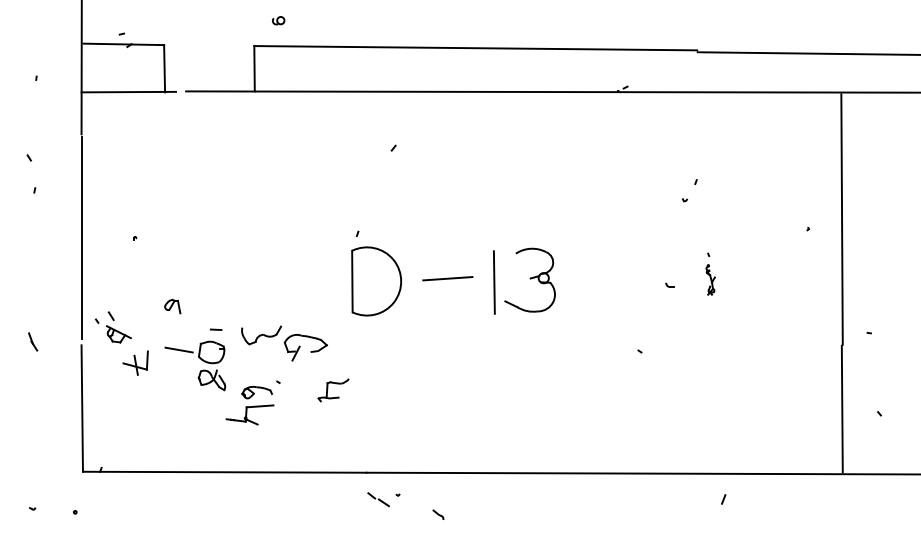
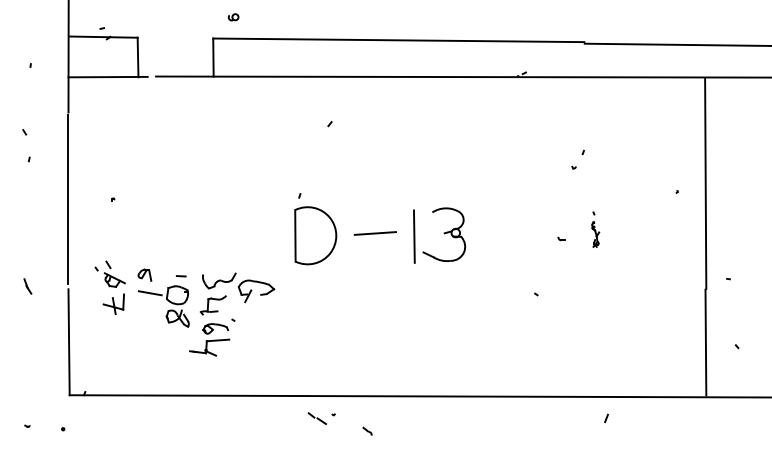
part: (172, 306) -> (144, 275), moved
part: (113, 327) -> (110, 274), moved
part: (333, 390) -> (213, 305), moved

